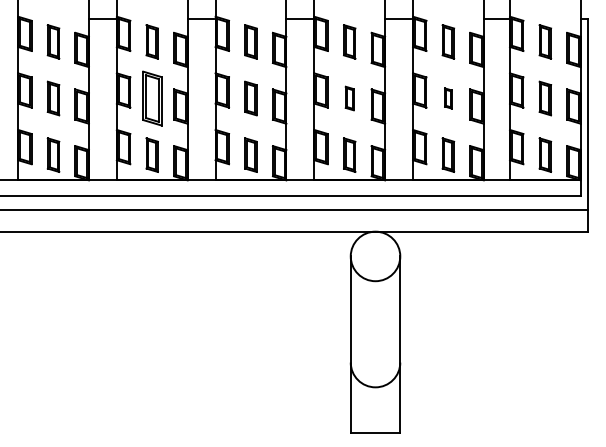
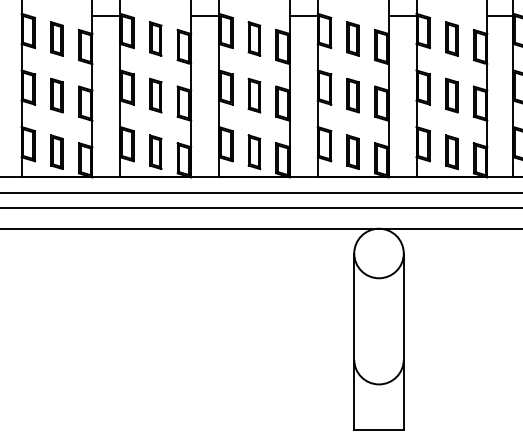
part: (151, 98) -> (154, 95), size x0.62
part: (349, 98) -> (352, 95), size x1.43
part: (448, 98) -> (451, 95), size x1.67

